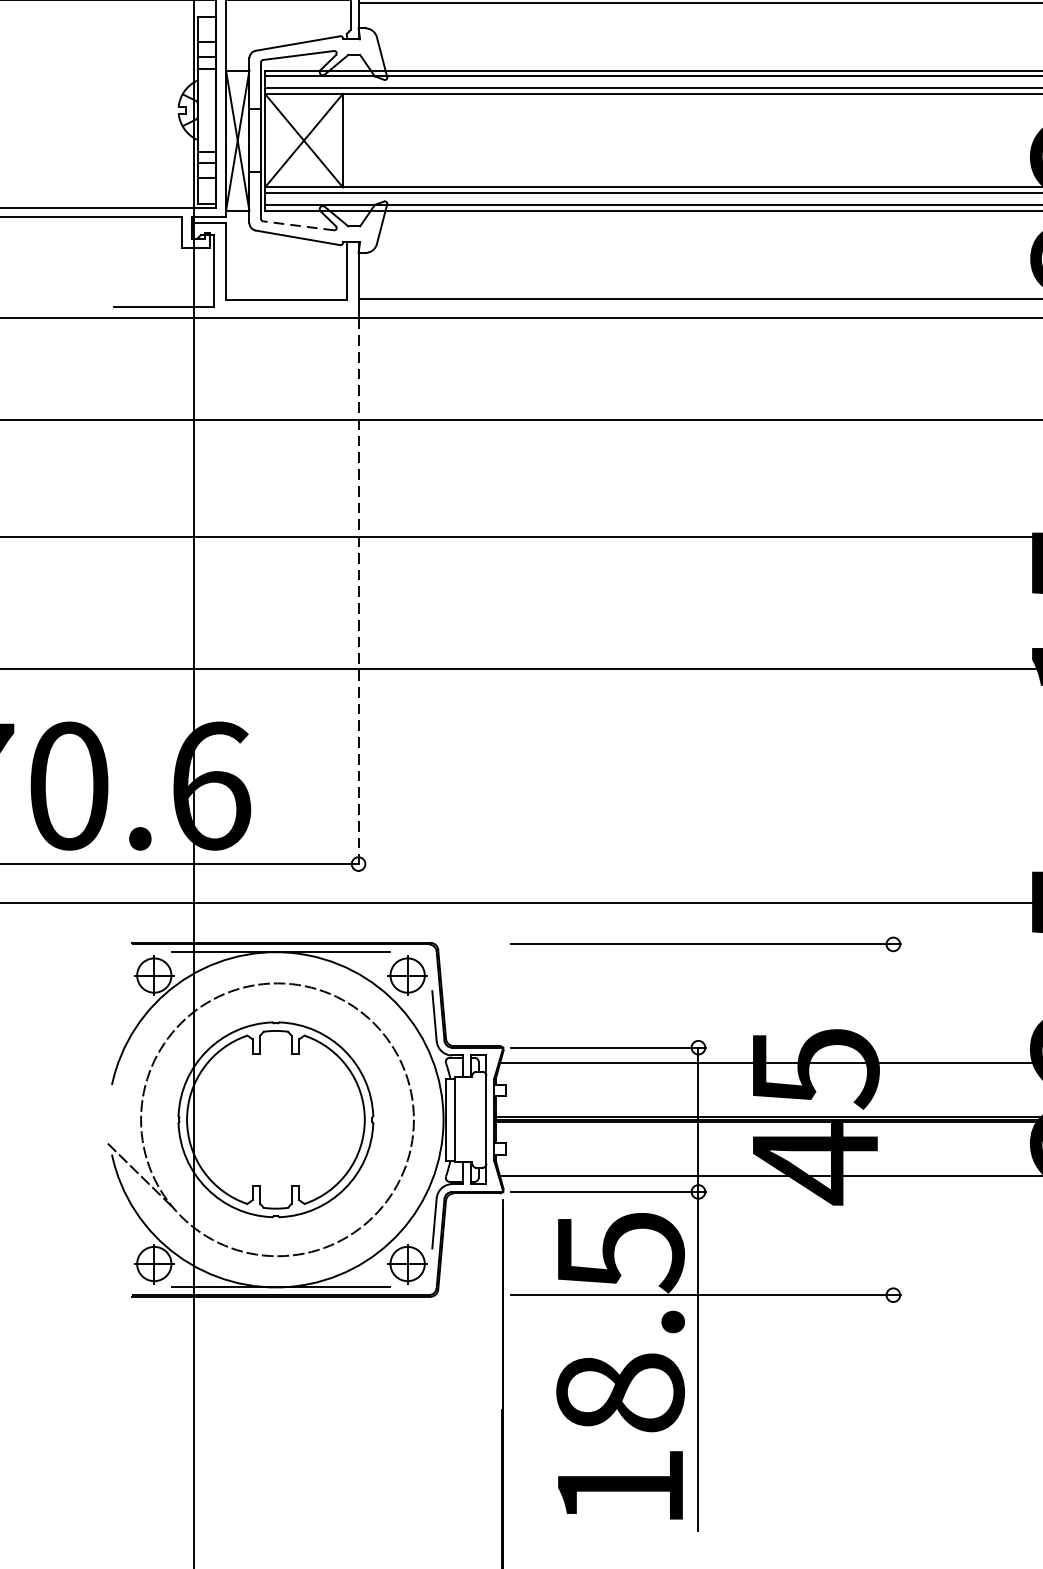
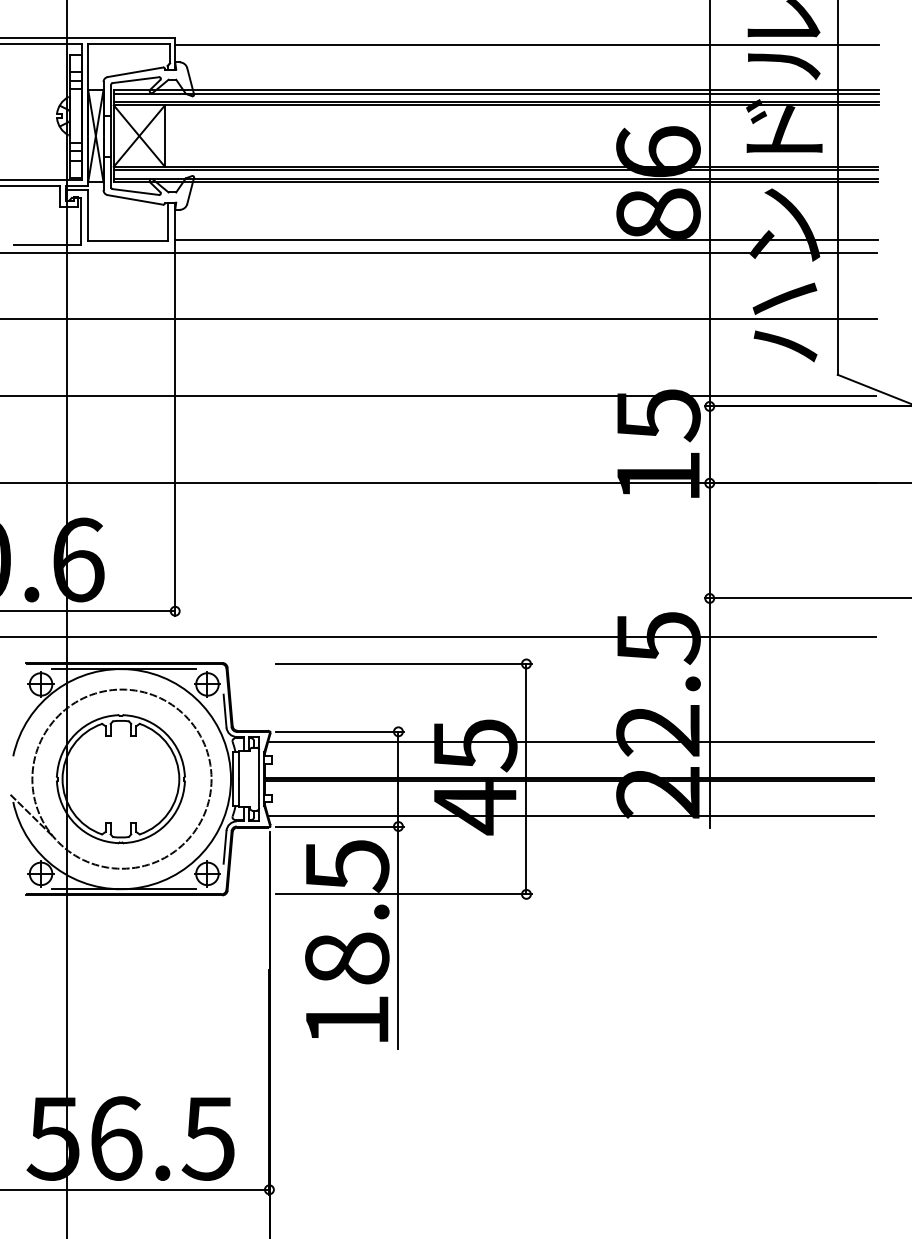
line: (298, 225) -> (135, 191), dashed -> solid
line: (358, 595) -> (175, 434), dashed -> solid
line: (893, 1118) -> (526, 778), added

